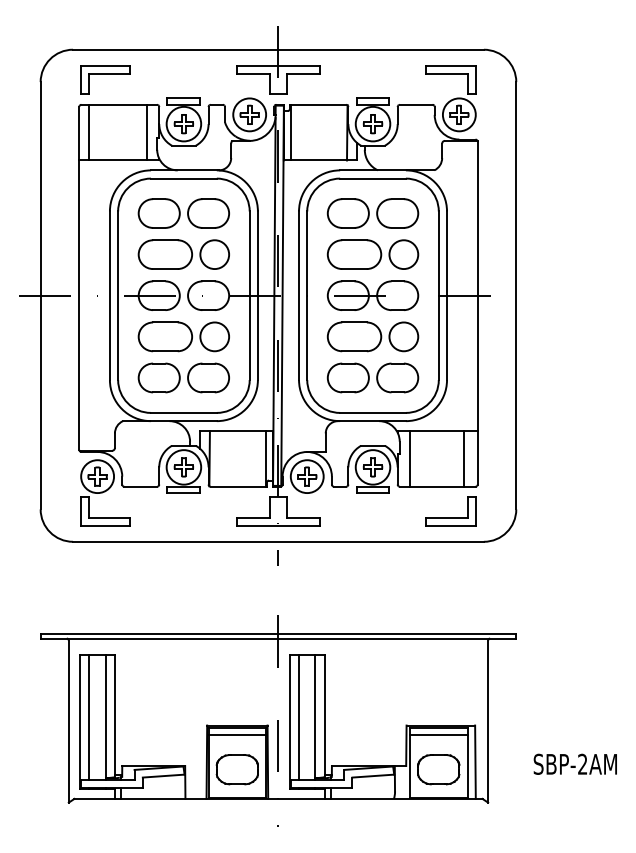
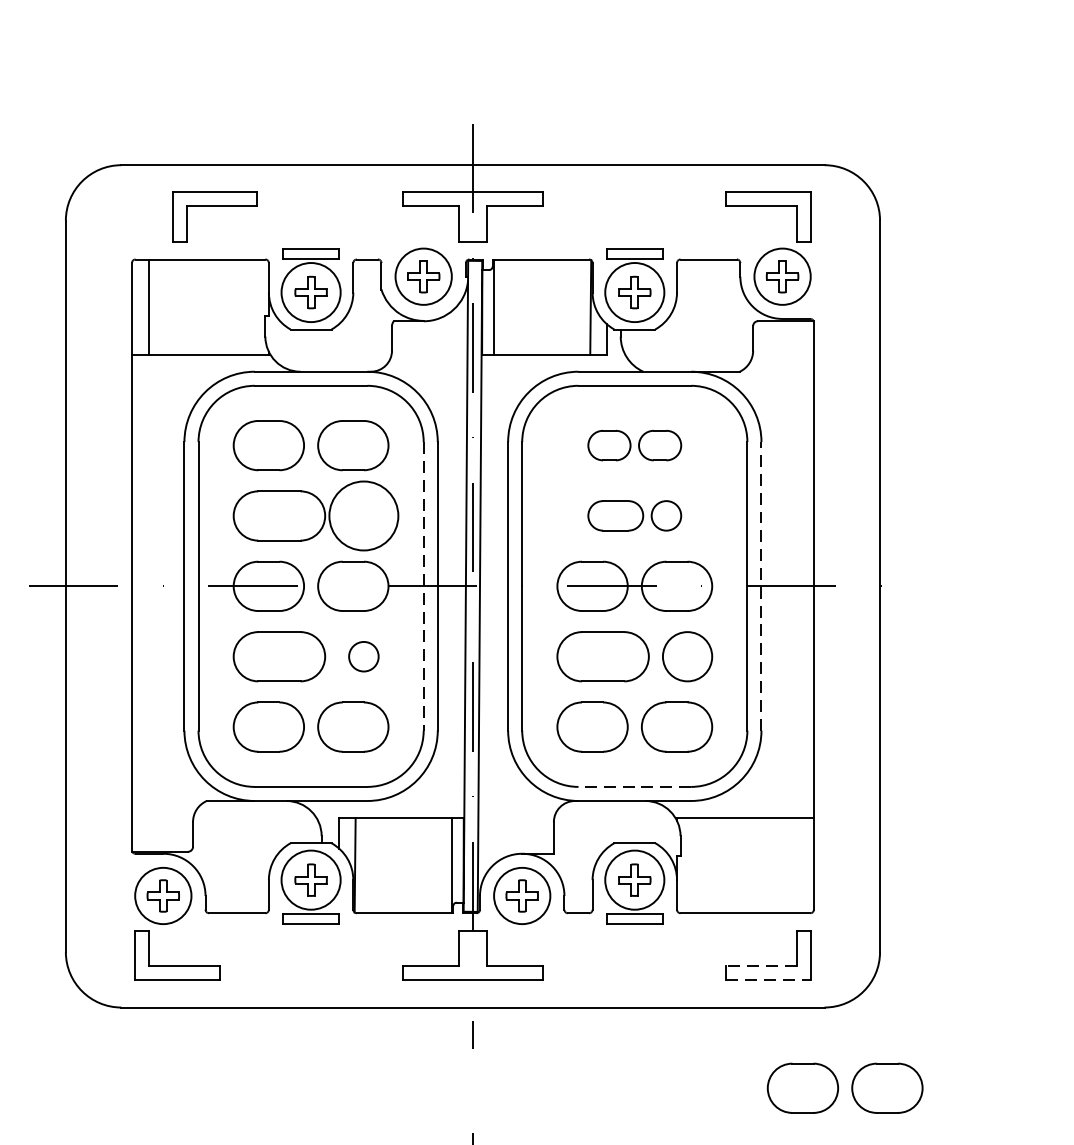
part: (105, 79) -> (214, 216), moved
line: (146, 132) -> (247, 306), removed
part: (372, 213) -> (633, 445), size x0.6
circle: (214, 254) -> (363, 515), size x1.4
part: (372, 254) -> (633, 515), size x0.6
line: (447, 295) -> (762, 585), solid -> dashed
line: (249, 296) -> (423, 587), solid -> dashed
circle: (214, 336) -> (363, 656), size x0.6
line: (373, 412) -> (635, 786), solid -> dashed
line: (410, 458) -> (698, 864), removed
line: (463, 458) -> (789, 864), removed
line: (447, 517) -> (762, 965), solid -> dashed
line: (451, 525) -> (769, 979), solid -> dashed
part: (495, 588) -> (844, 1087), added

